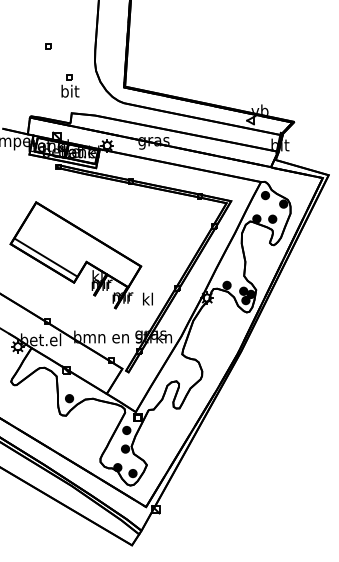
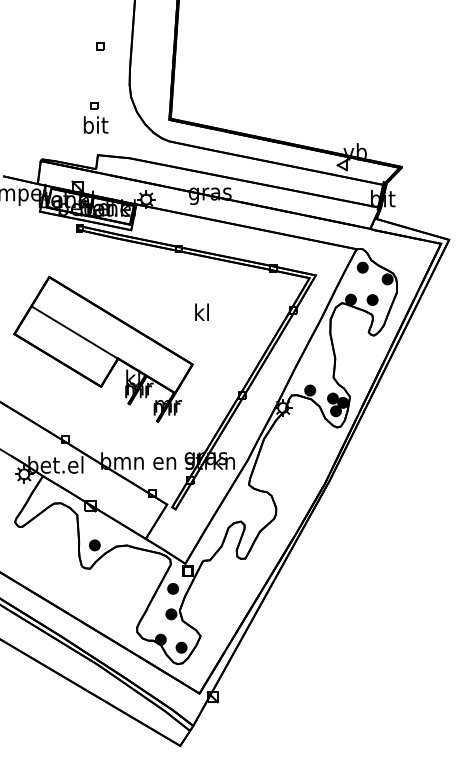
part: (48, 46) -> (100, 46), moved
line: (45, 257) -> (74, 332), moved
text: (147, 298) -> (201, 311), moved

